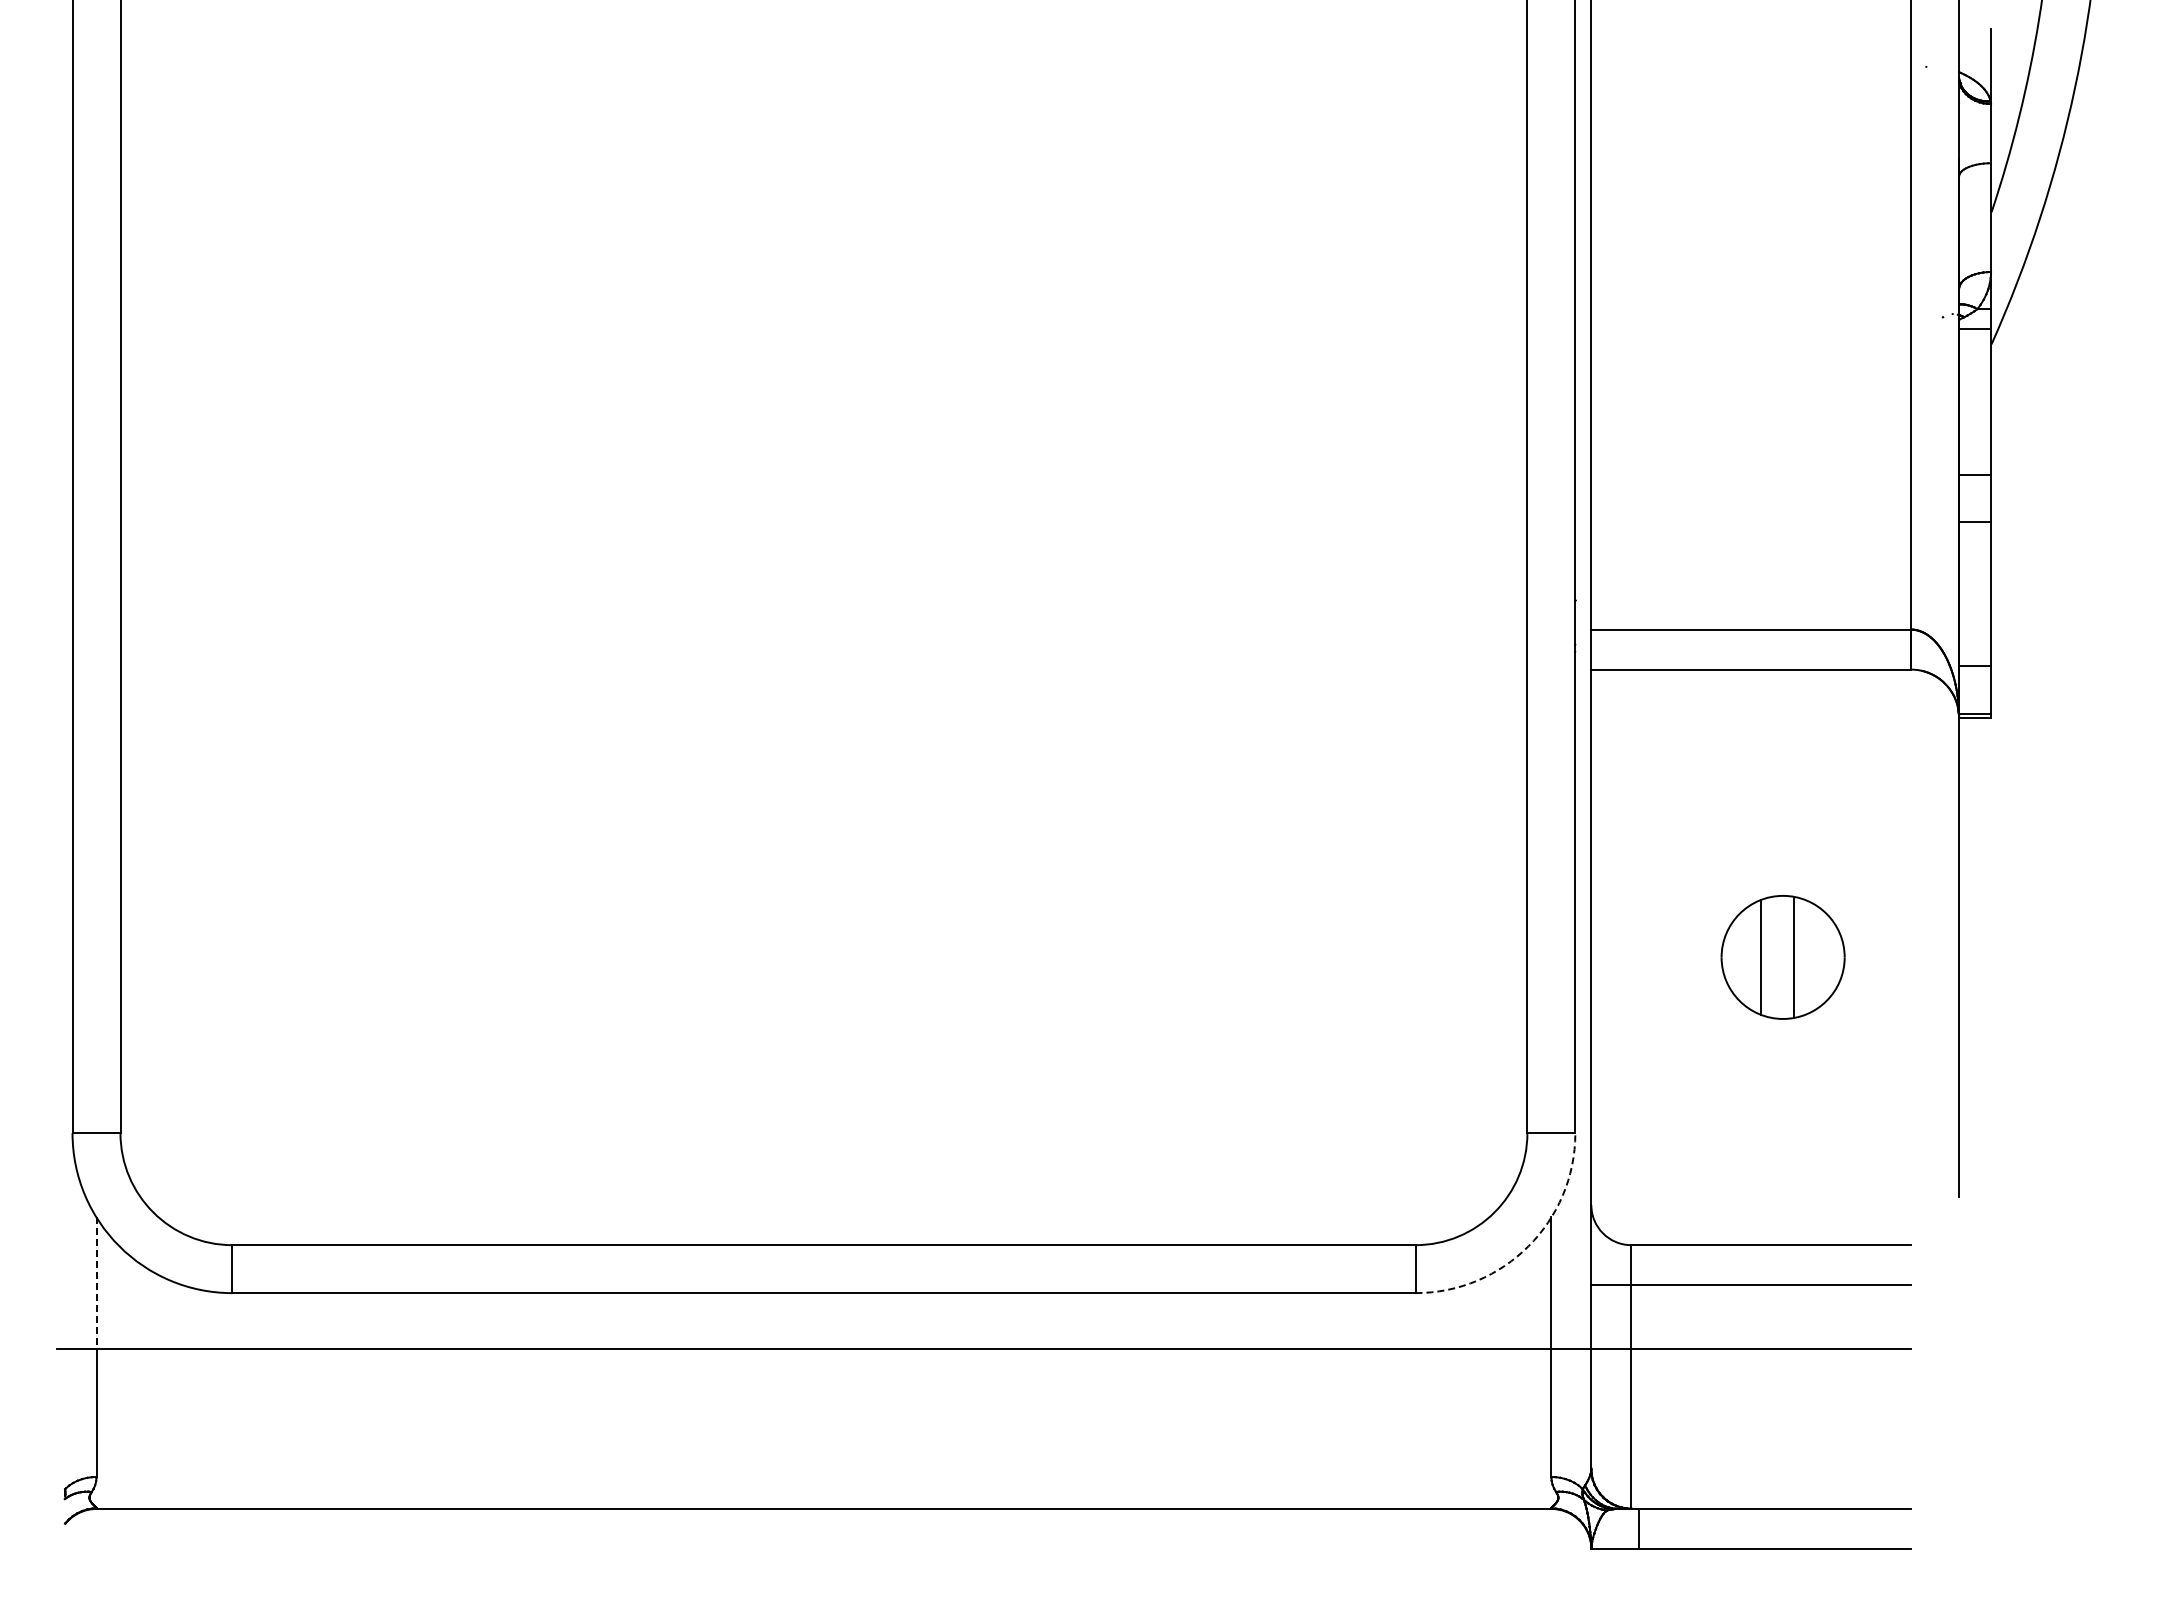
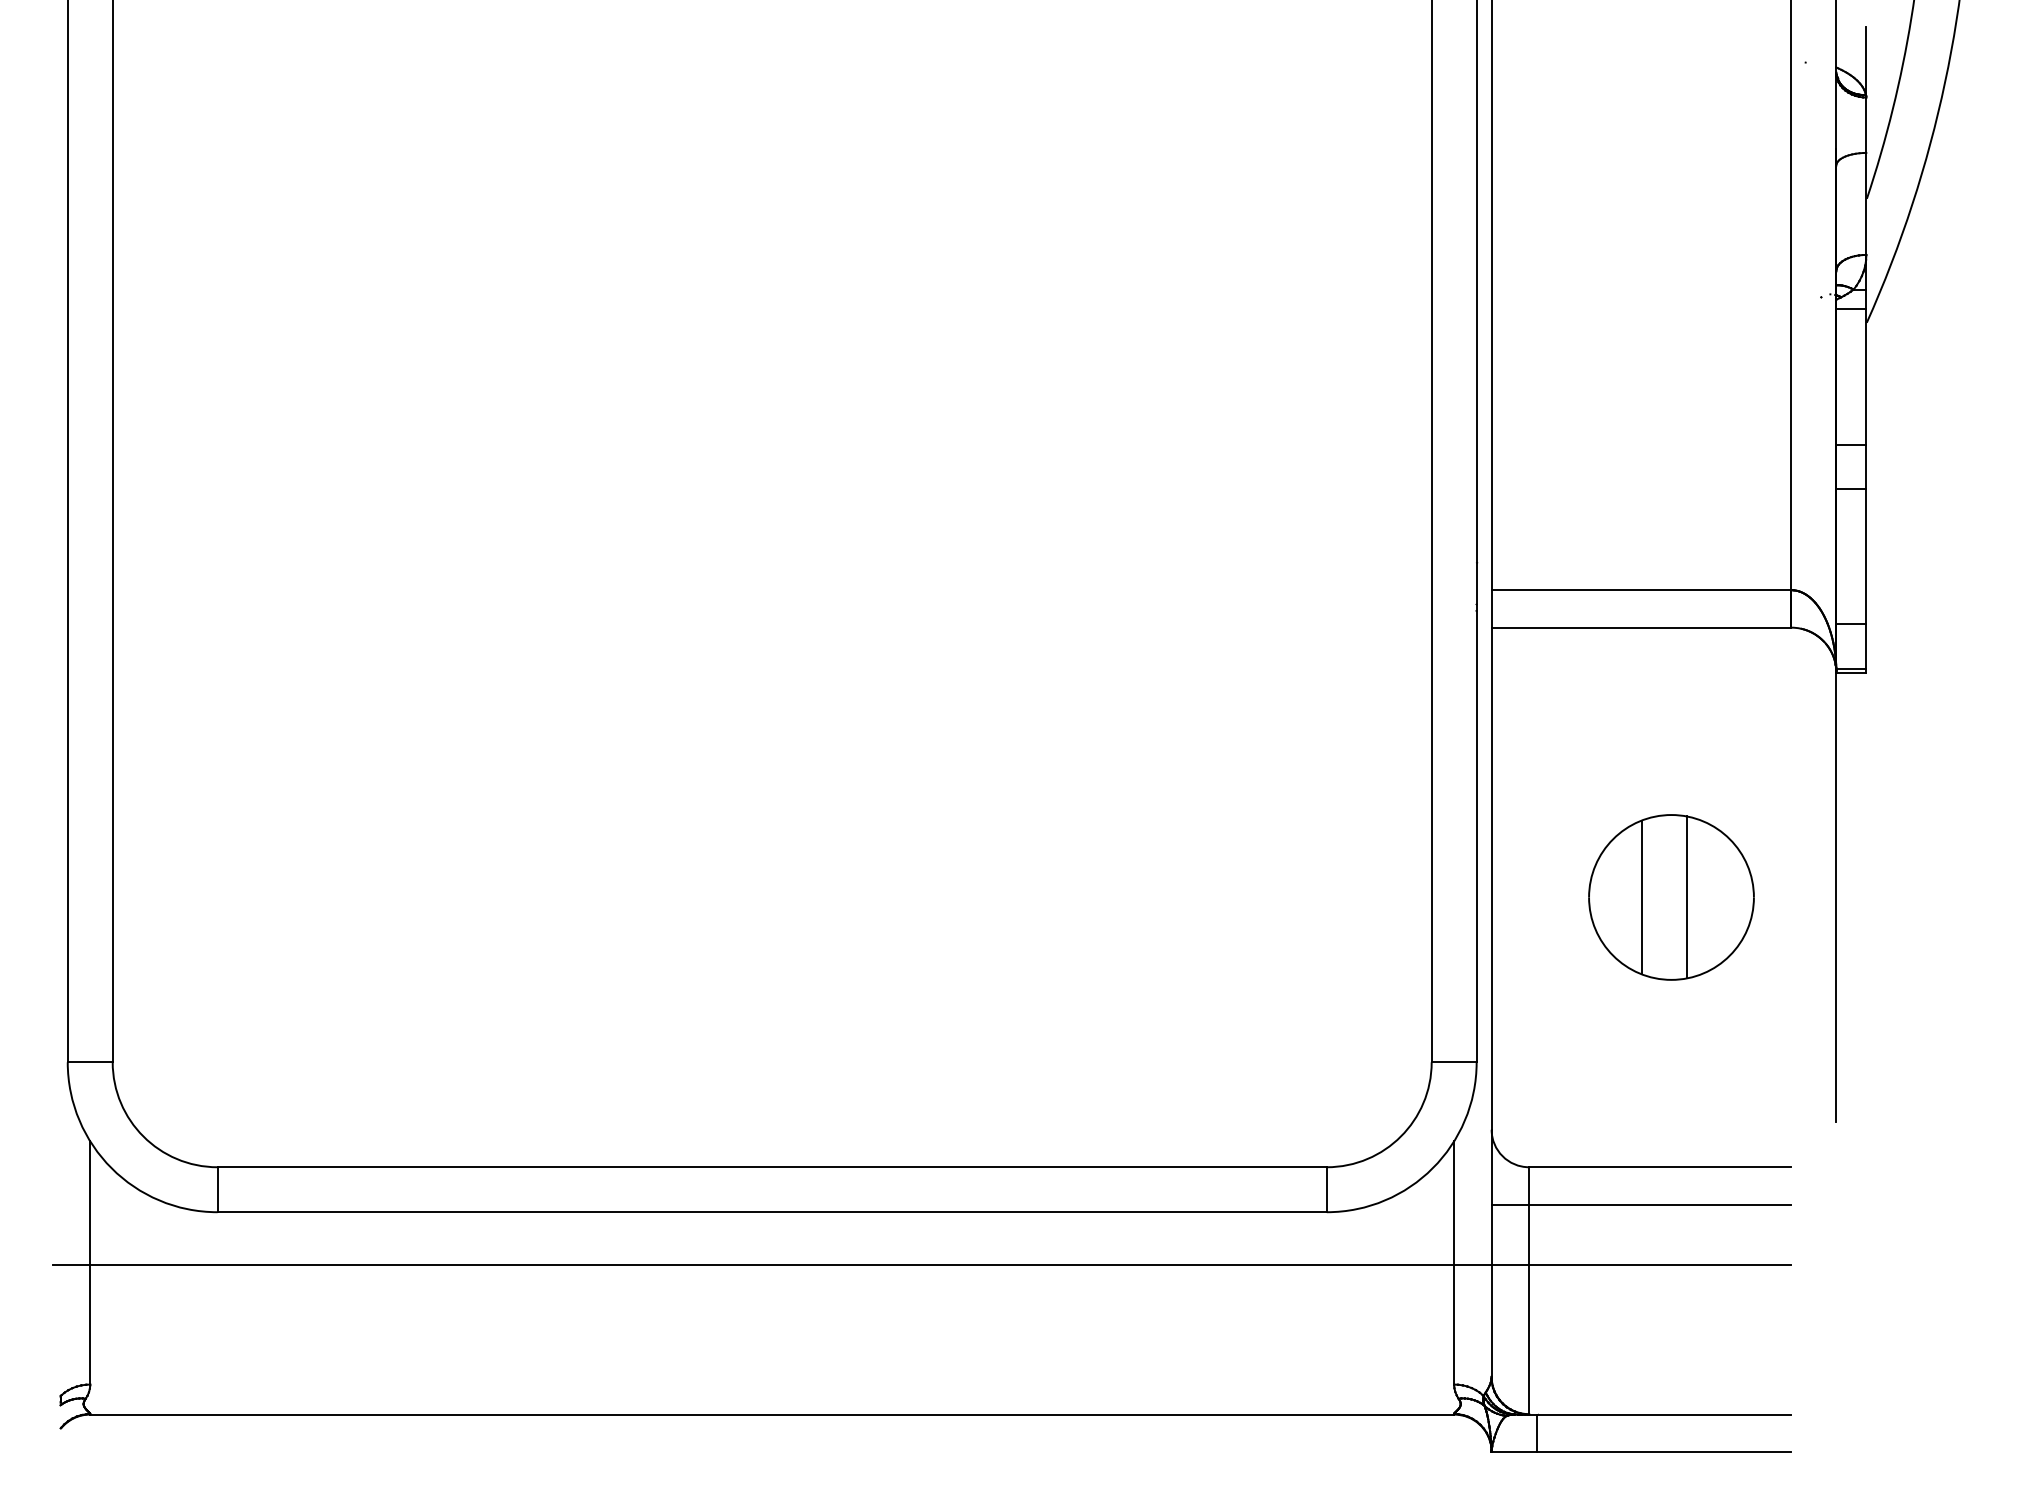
part: (1782, 957) -> (1670, 897), size x1.43
arc: (1528, 1246) -> (1432, 1168), dashed -> solid
line: (96, 1283) -> (90, 1203), dashed -> solid

